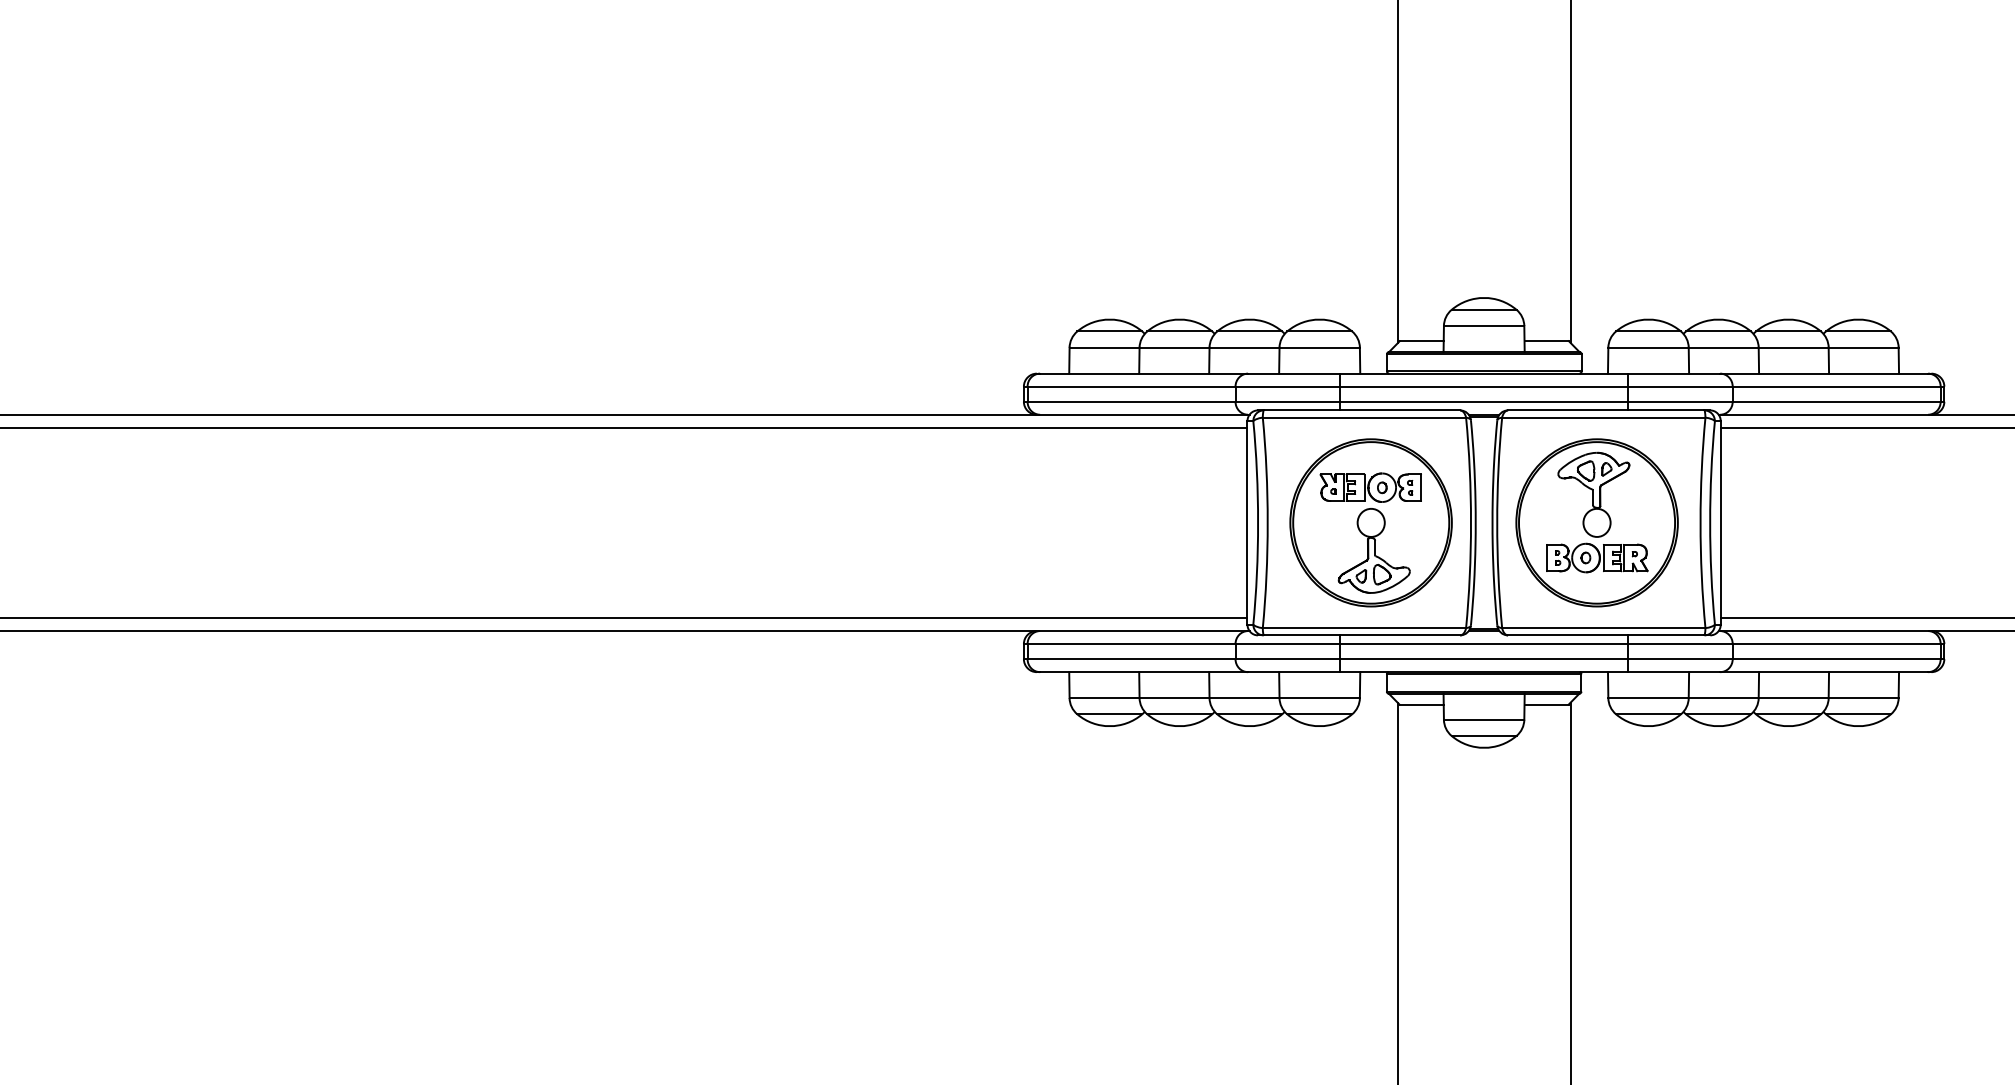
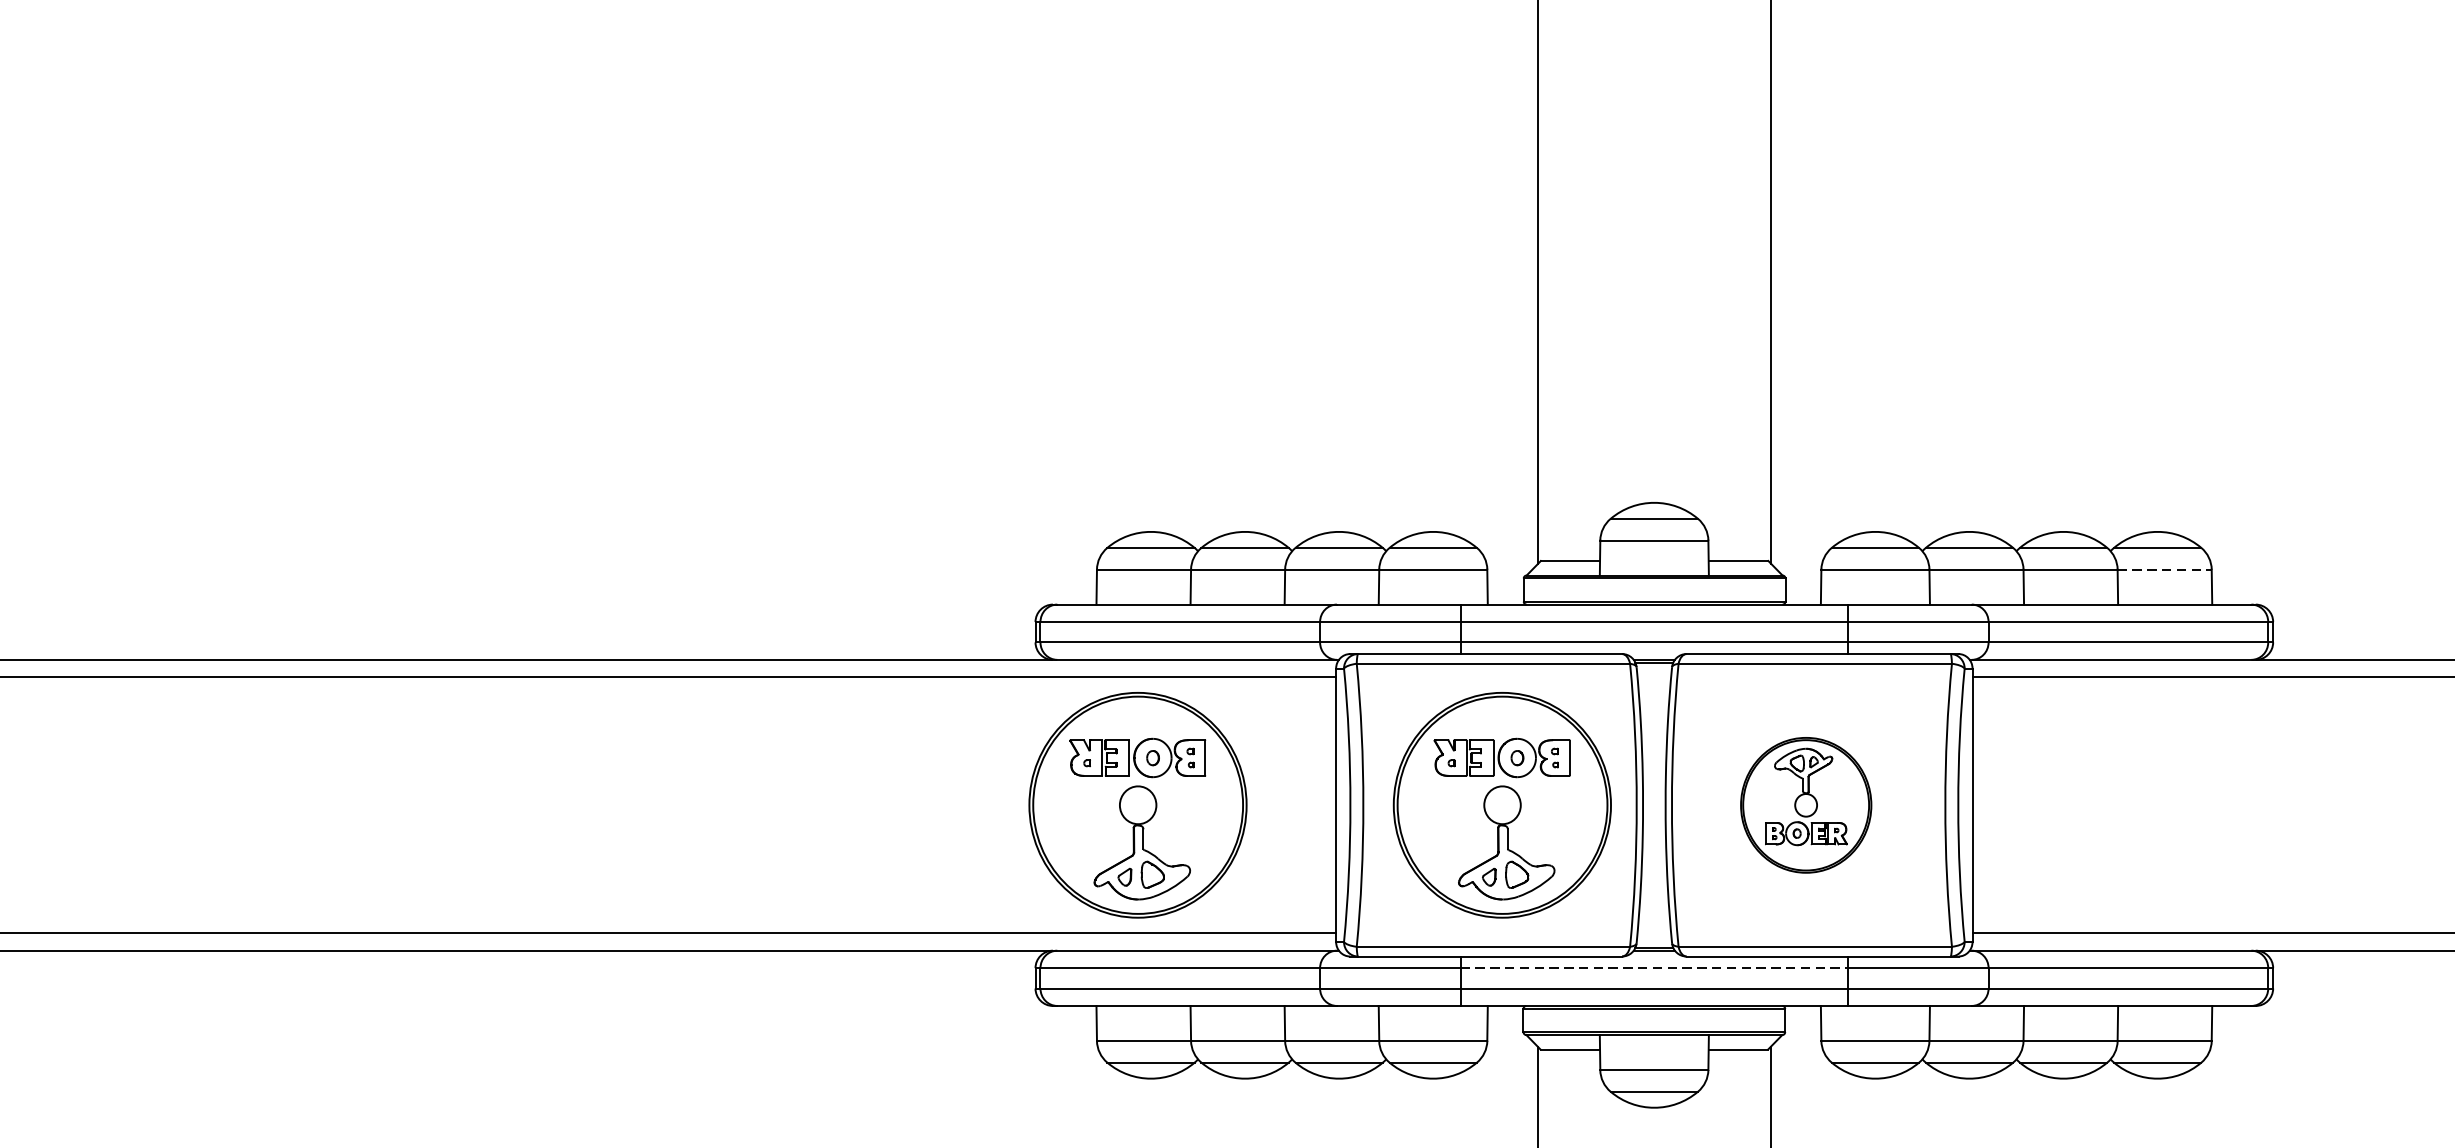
line: (1863, 347) -> (2164, 569), solid -> dashed
part: (1099, 522) -> (1137, 804), added
part: (1596, 522) -> (1805, 804), size x0.6
line: (1484, 644) -> (1654, 968), solid -> dashed

